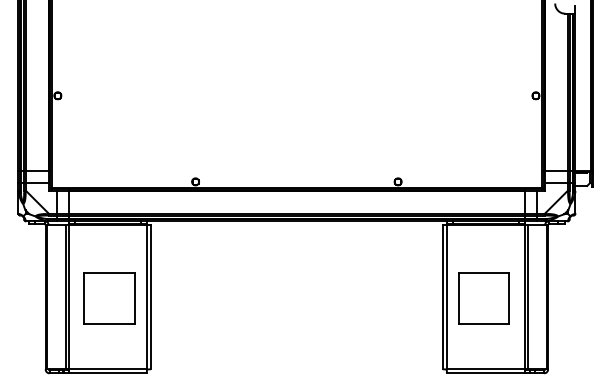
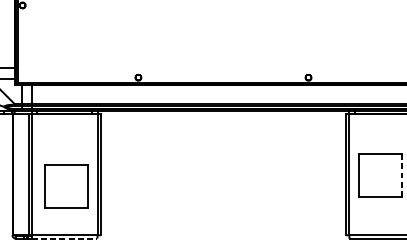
line: (509, 297) -> (402, 174), solid -> dashed
part: (109, 298) -> (66, 186), moved
line: (108, 373) -> (65, 238), solid -> dashed

